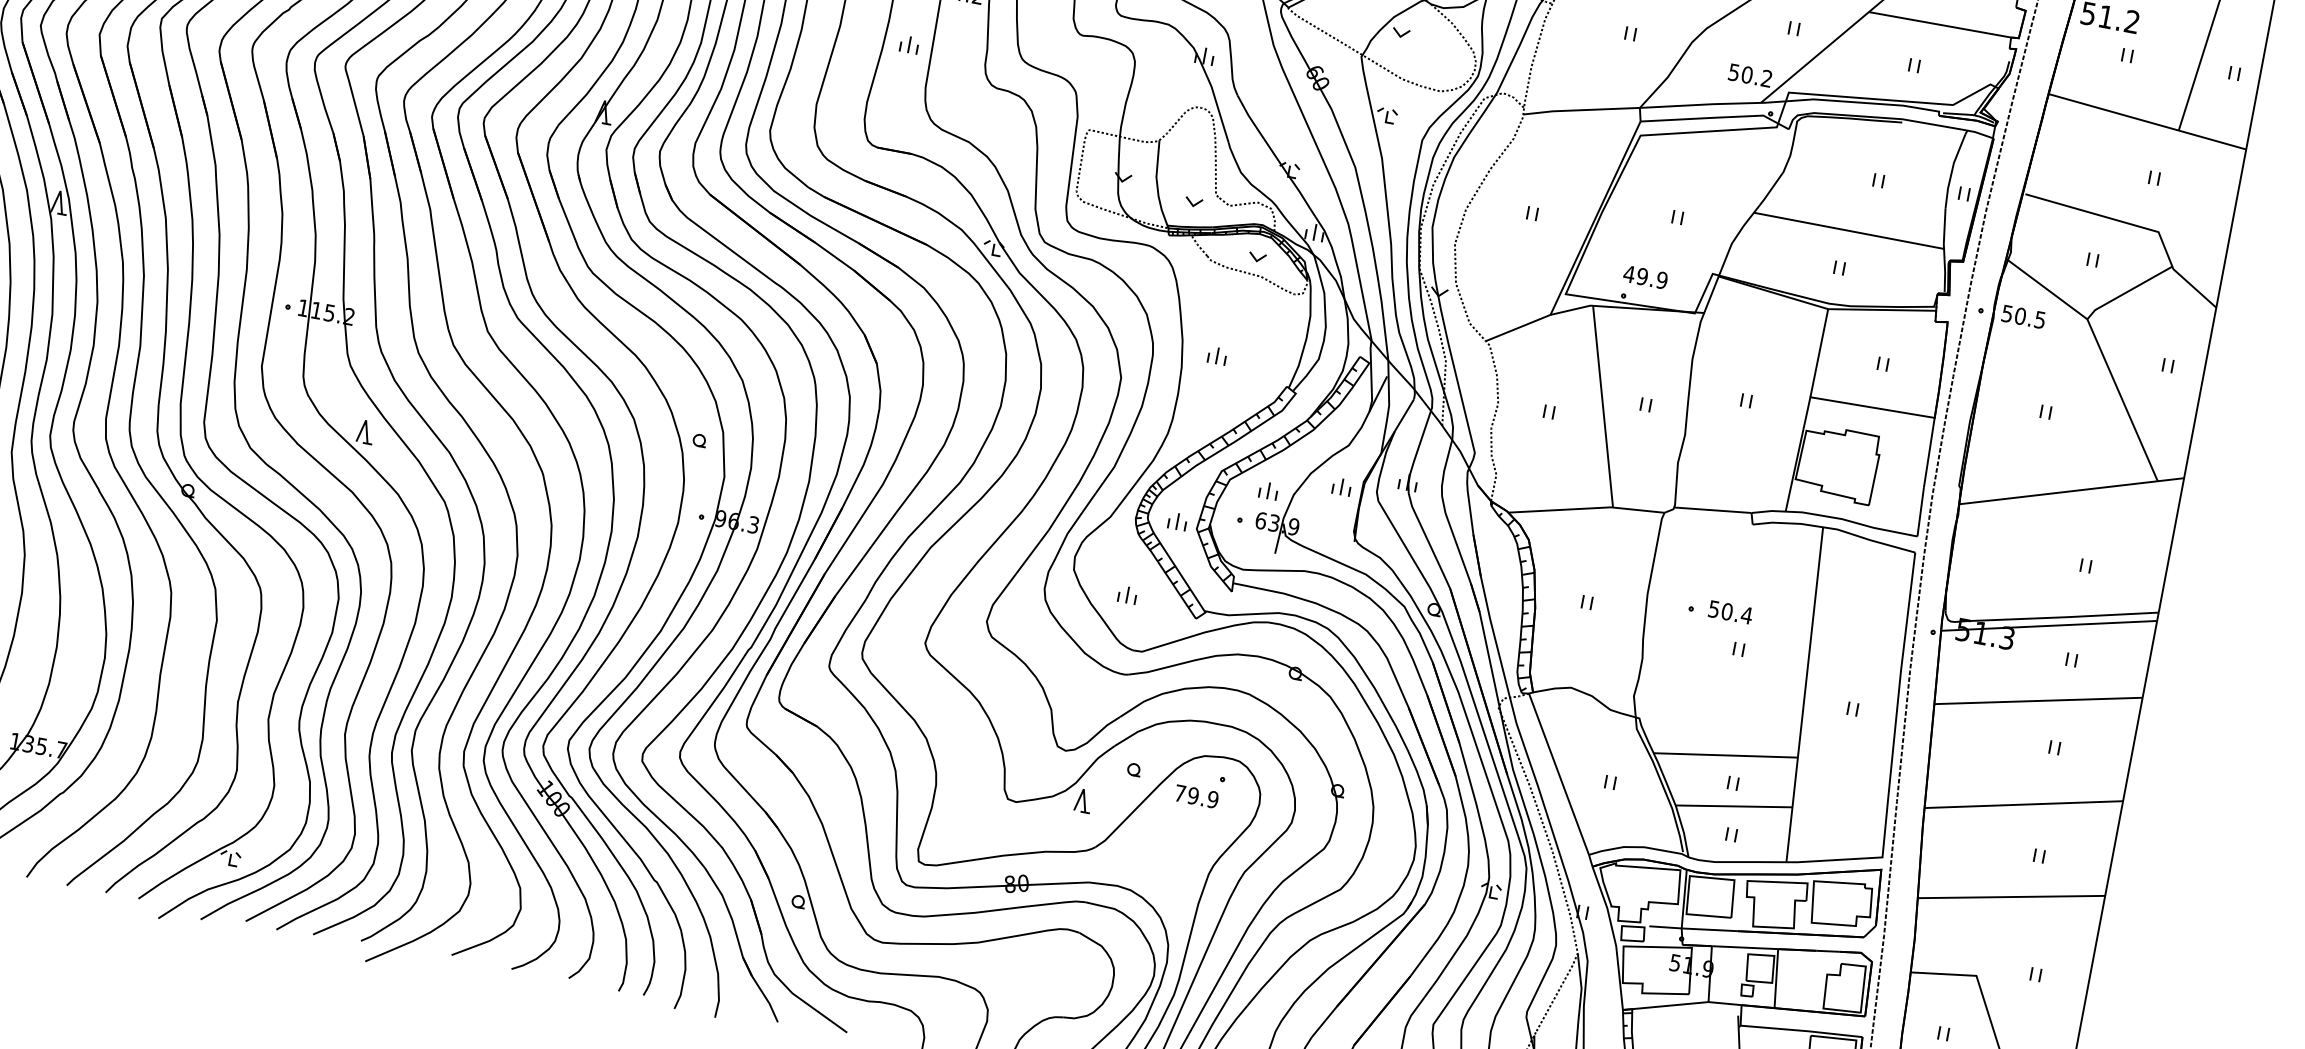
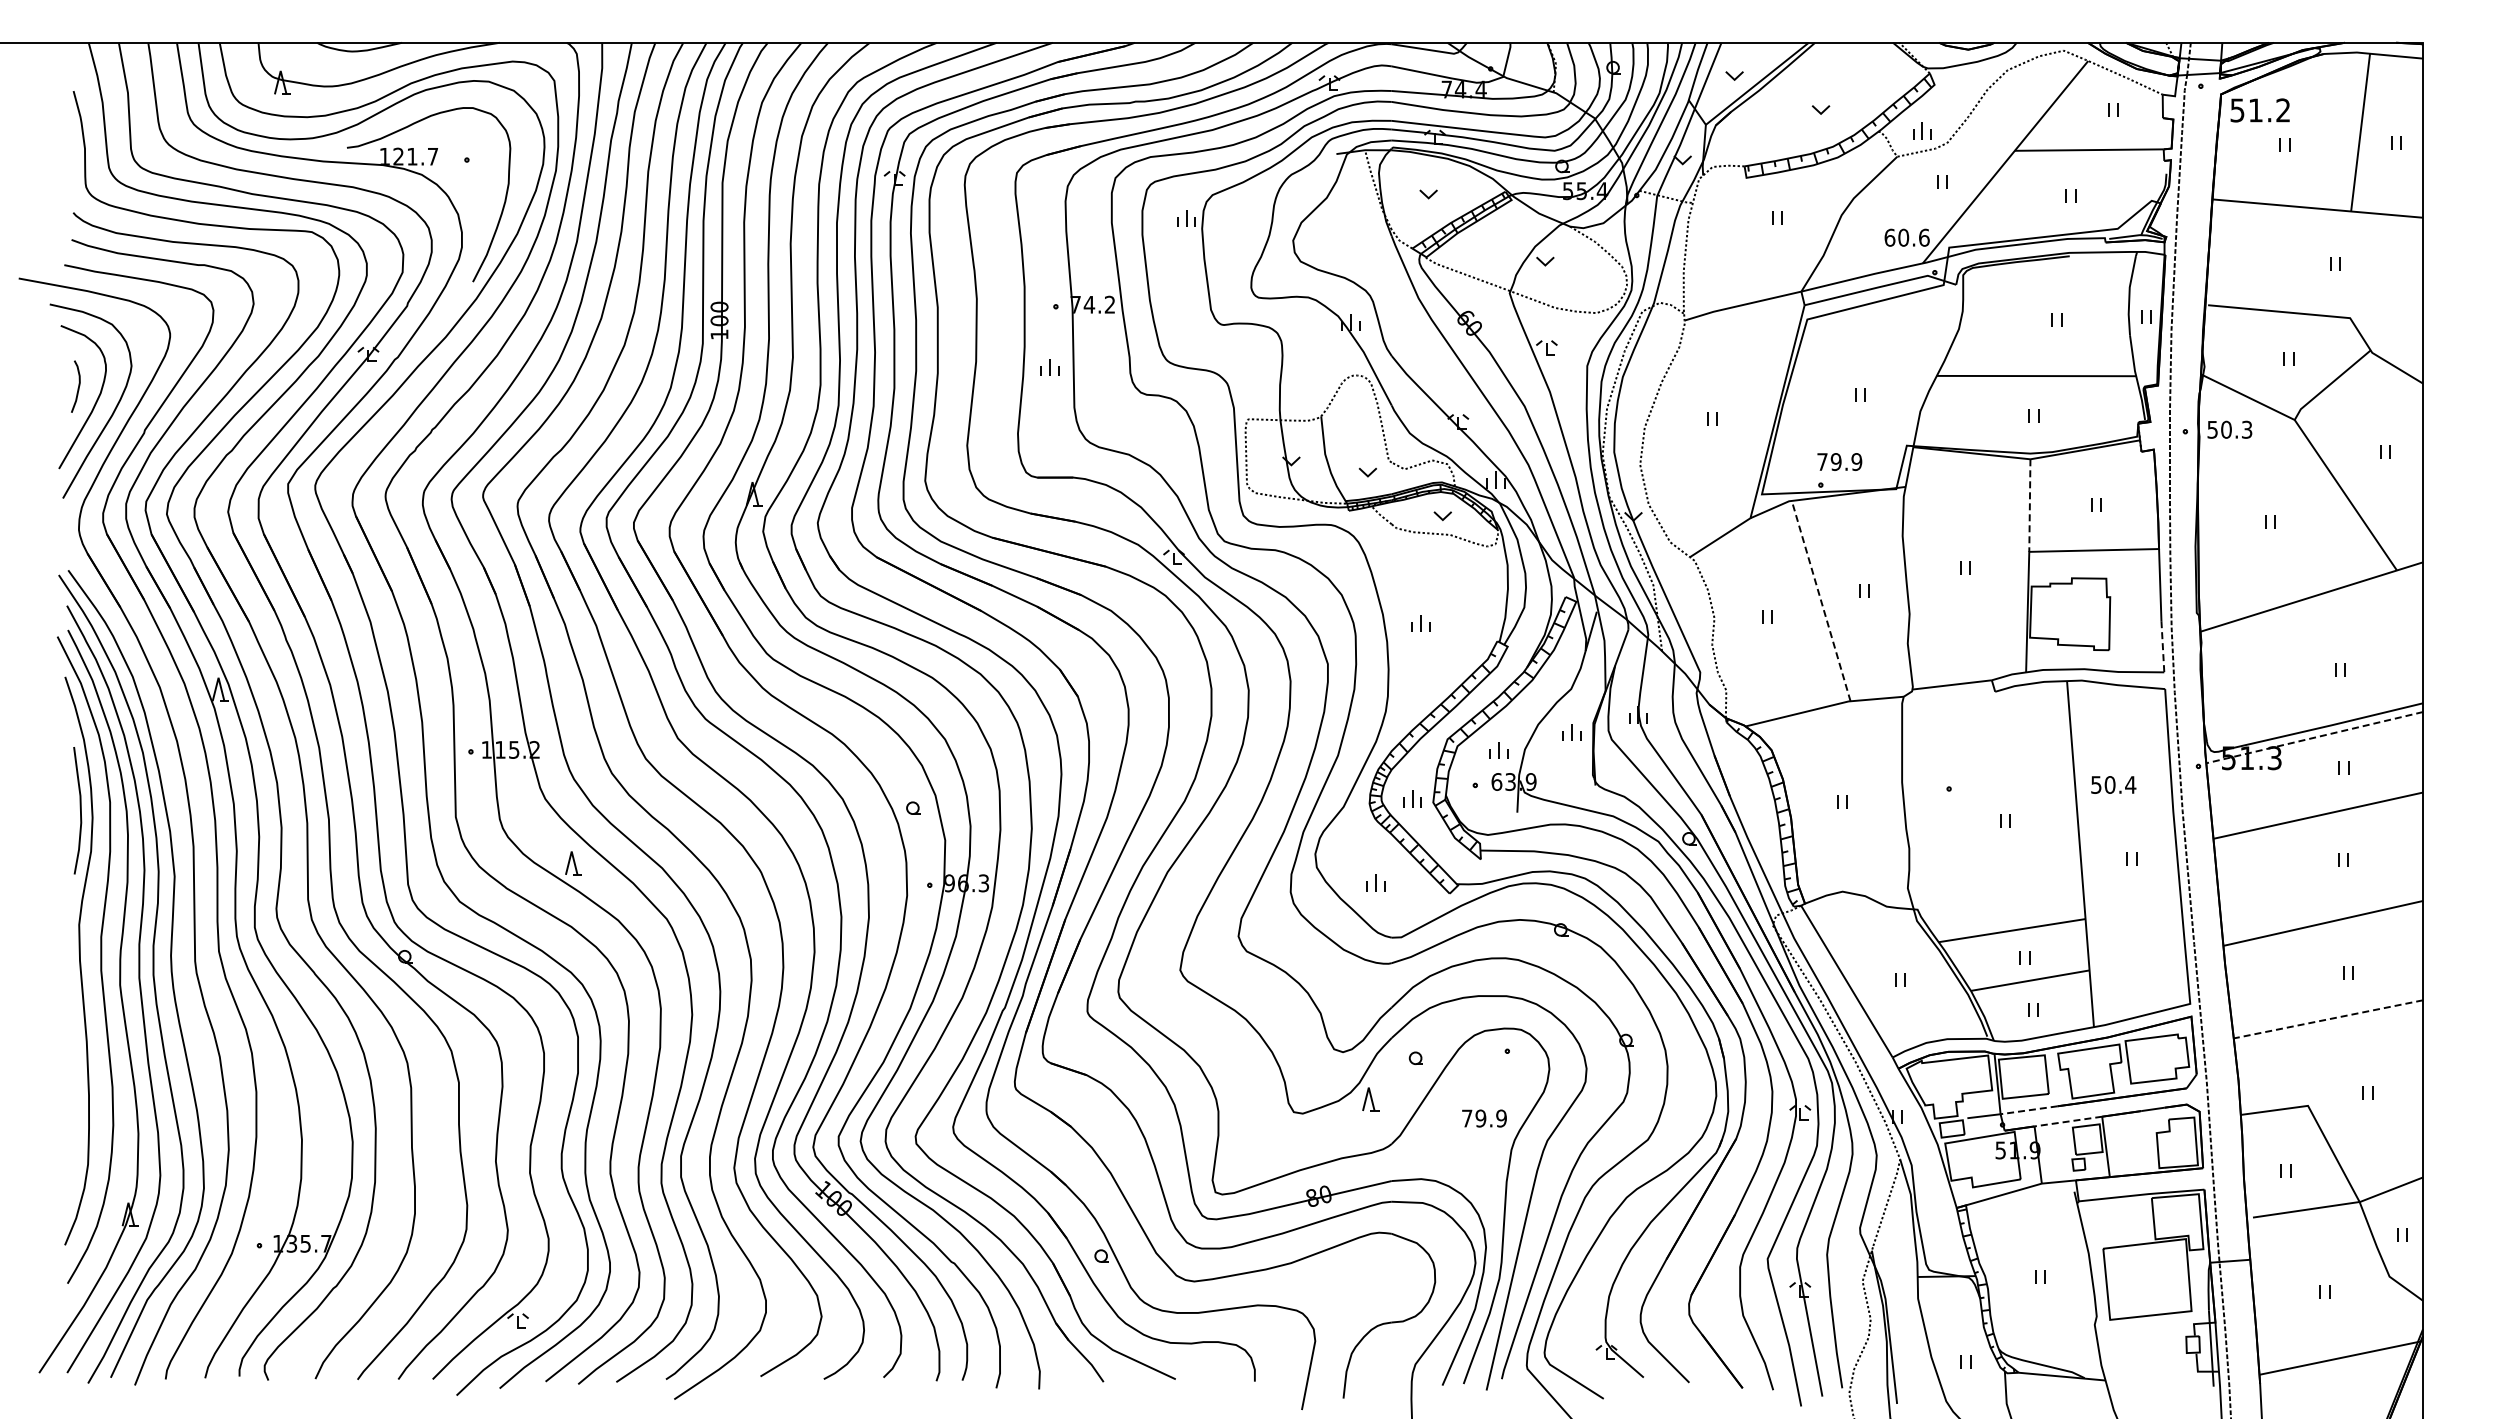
text: (1749, 75) -> (1906, 237), 50.2 -> 60.6
text: (1629, 273) -> (1822, 461), 49.9 -> 79.9
text: (2040, 319) -> (2247, 429), 50.5 -> 50.3
line: (1818, 353) -> (2029, 506), solid -> dashed
line: (1603, 406) -> (1821, 600), solid -> dashed
line: (1920, 511) -> (2162, 646), solid -> dashed
text: (1730, 611) -> (2113, 784), moved
line: (2049, 625) -> (2314, 737), solid -> dashed
text: (1196, 796) -> (1484, 1118), moved
line: (2011, 897) -> (2328, 1019), solid -> dashed
line: (1709, 930) -> (2029, 1110), solid -> dashed
line: (1744, 947) -> (2067, 1121), solid -> dashed

